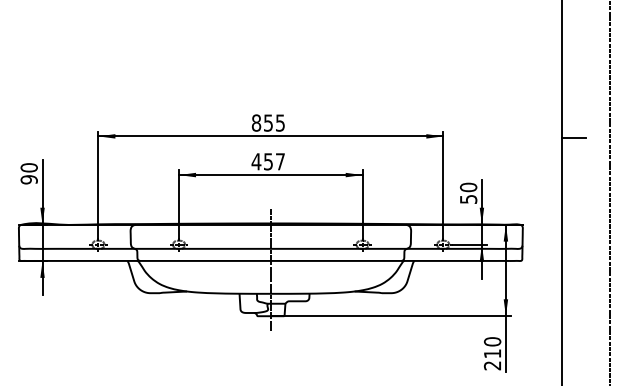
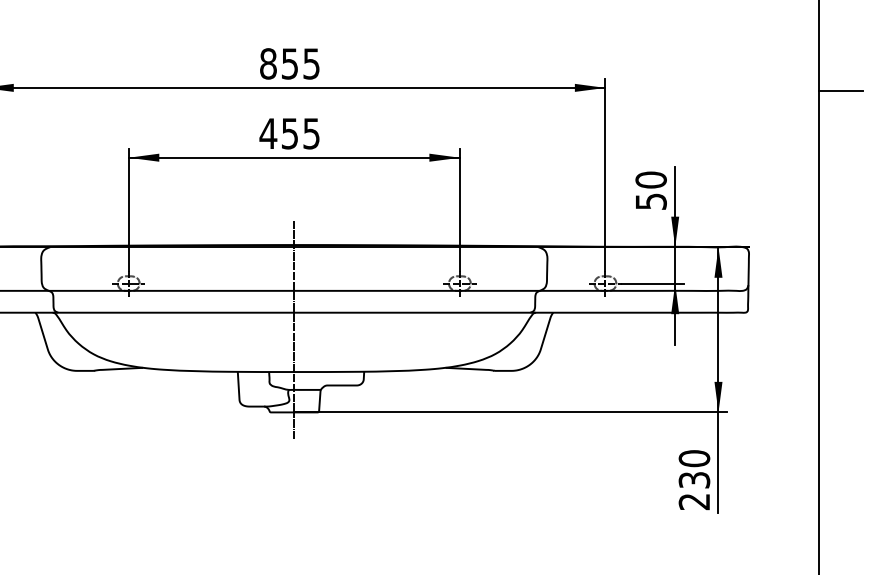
text: (280, 161) -> (311, 133), 457 -> 455
text: (492, 353) -> (694, 479), 210 -> 230

